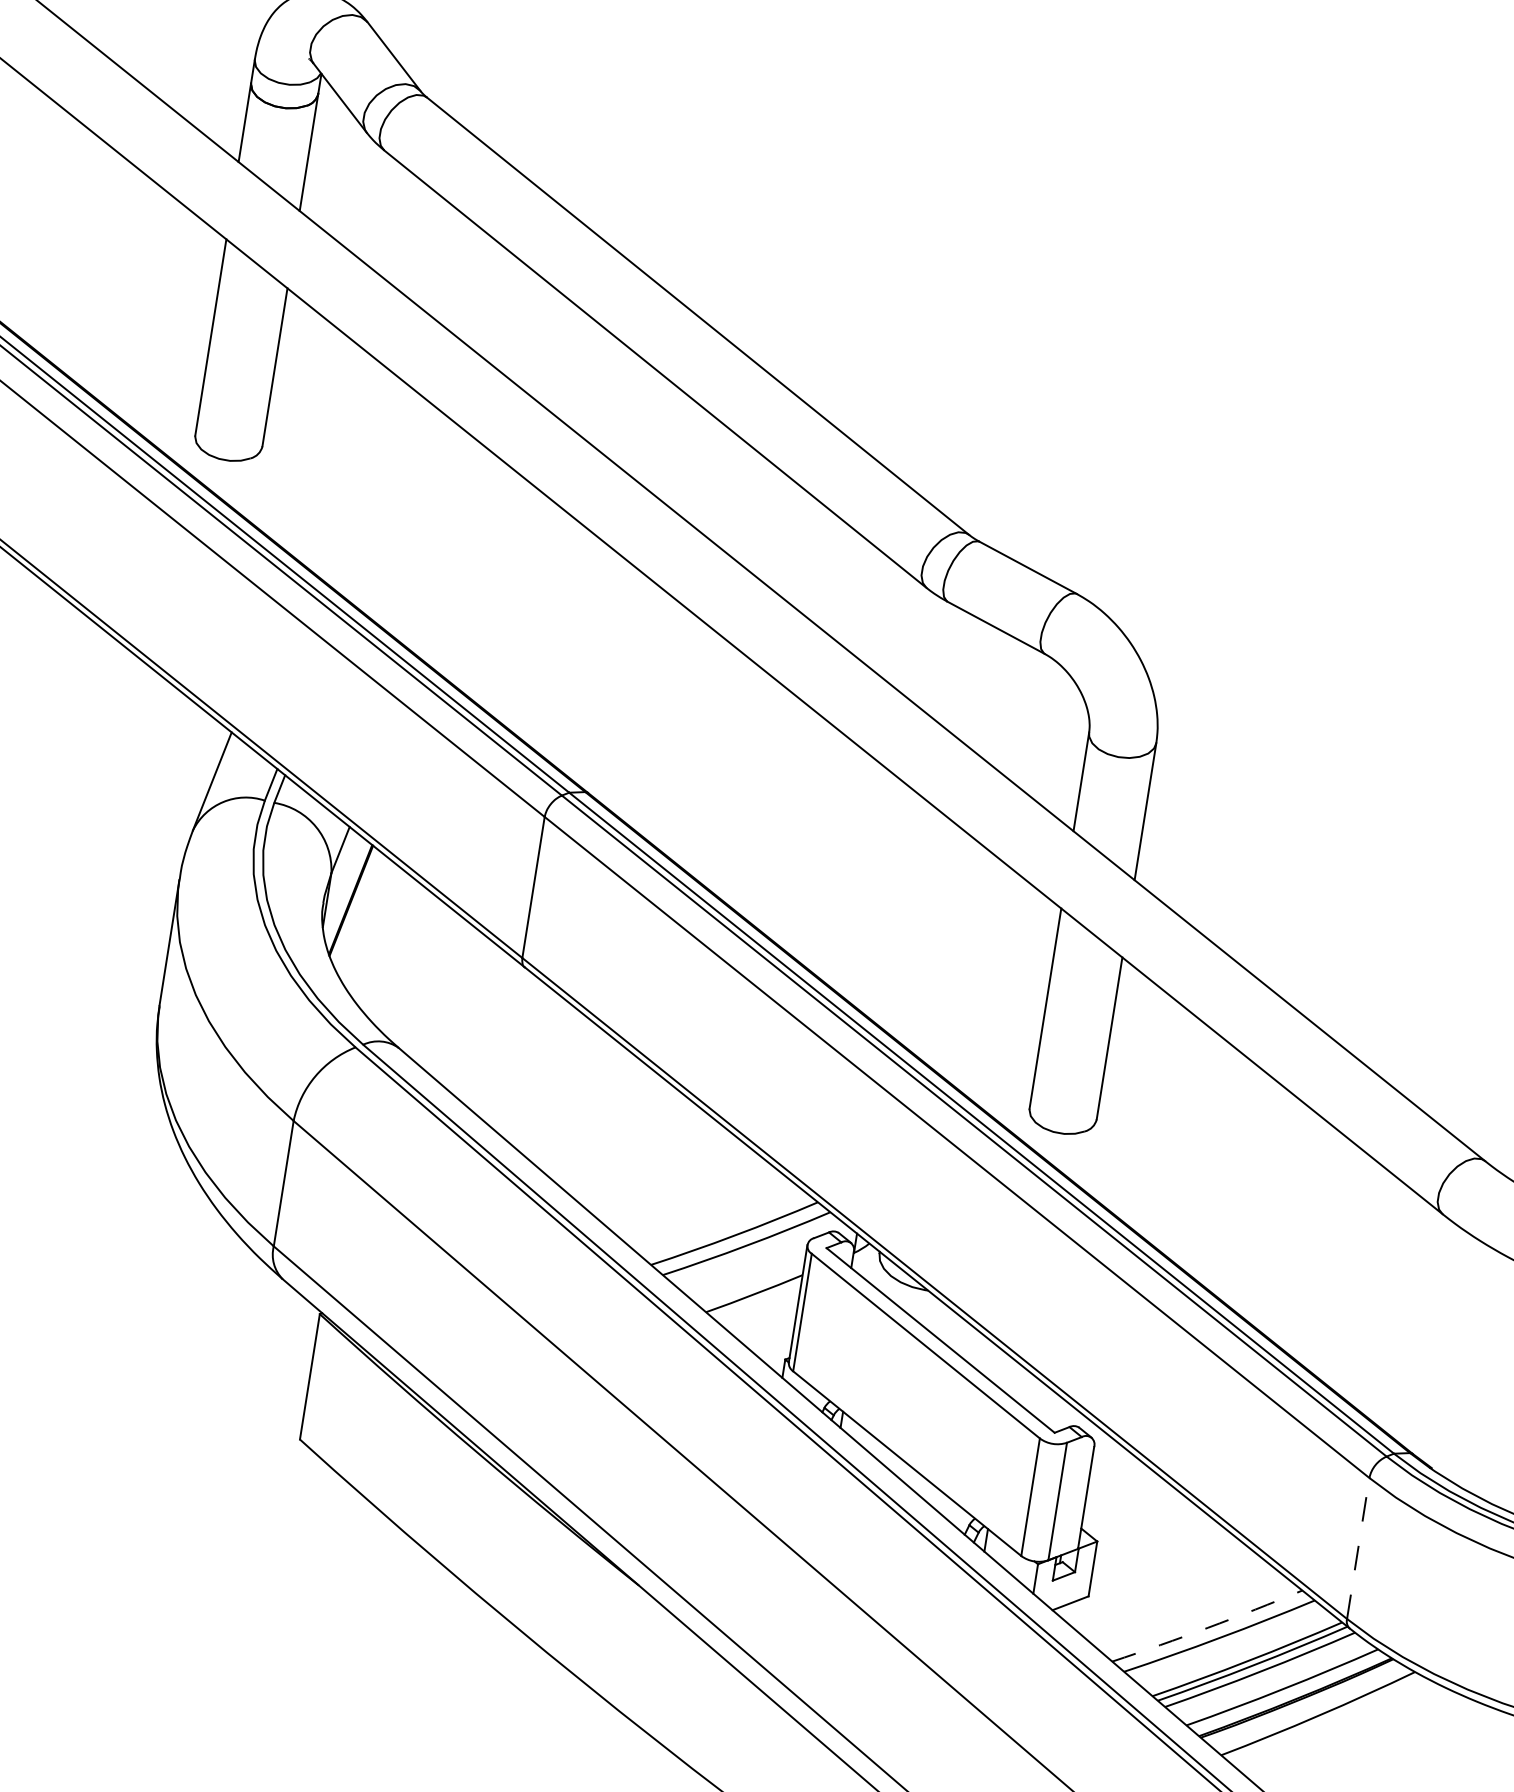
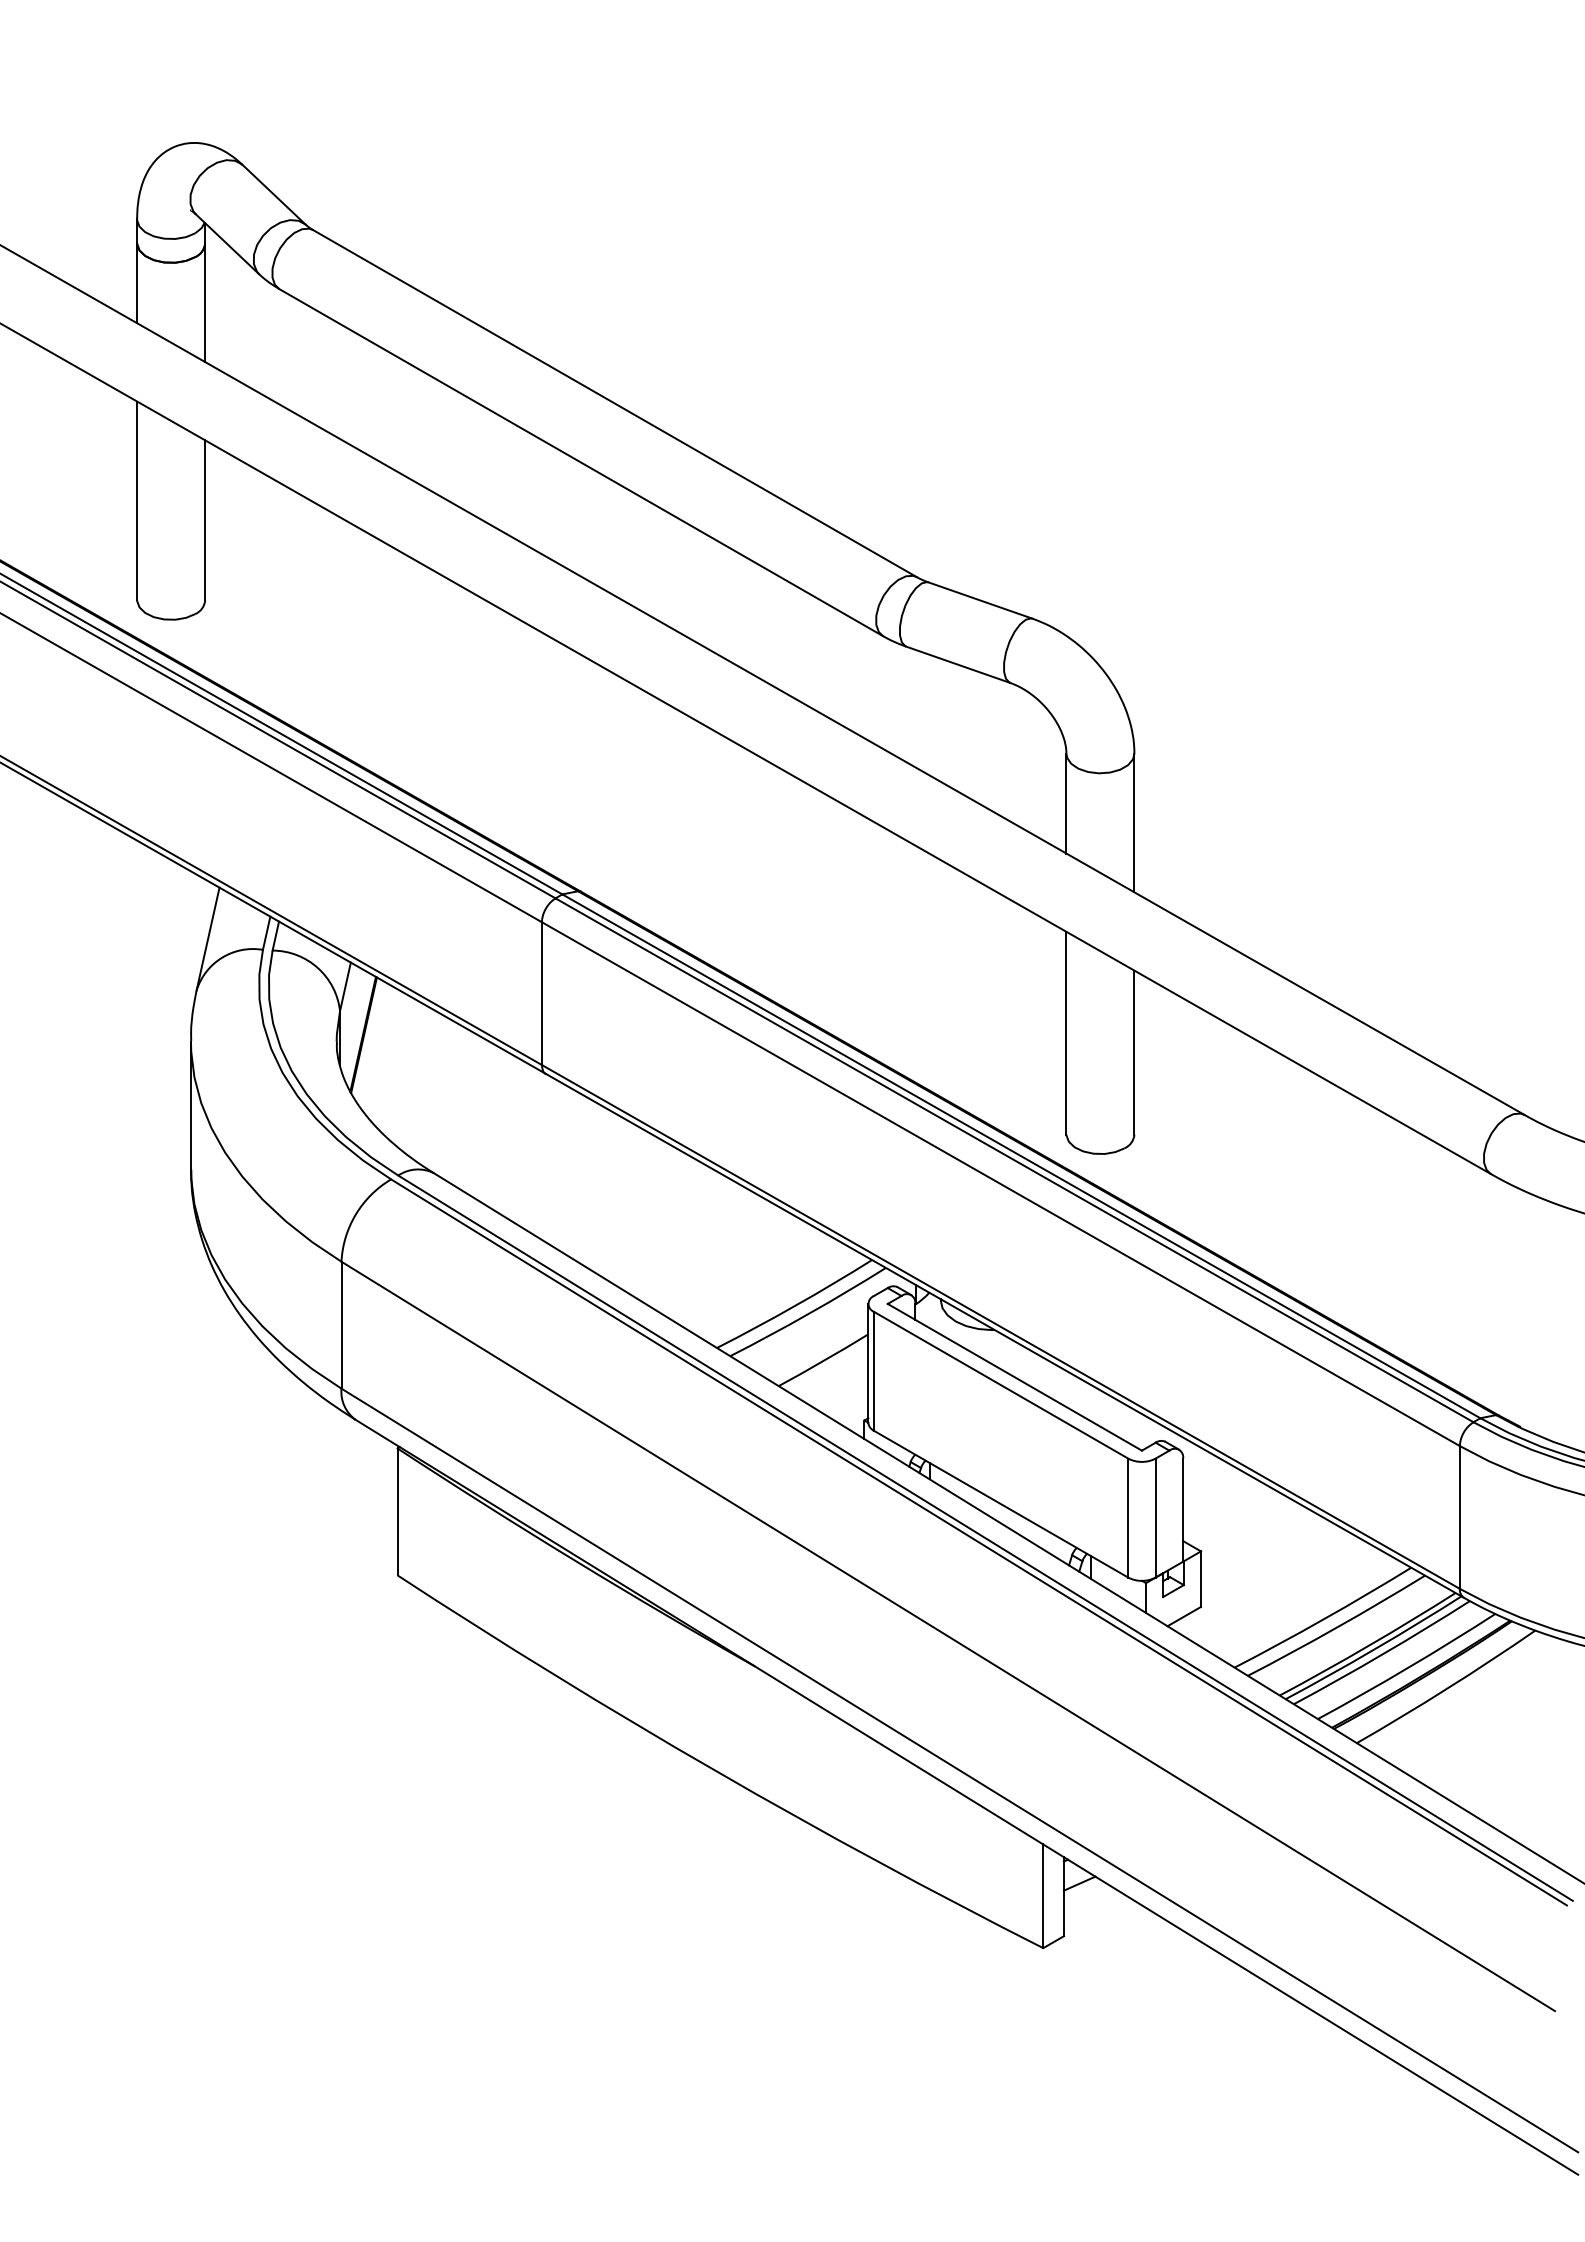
line: (1358, 1547) -> (1459, 1516), dashed -> solid
arc: (1207, 1627) -> (1323, 1619), dashed -> solid

